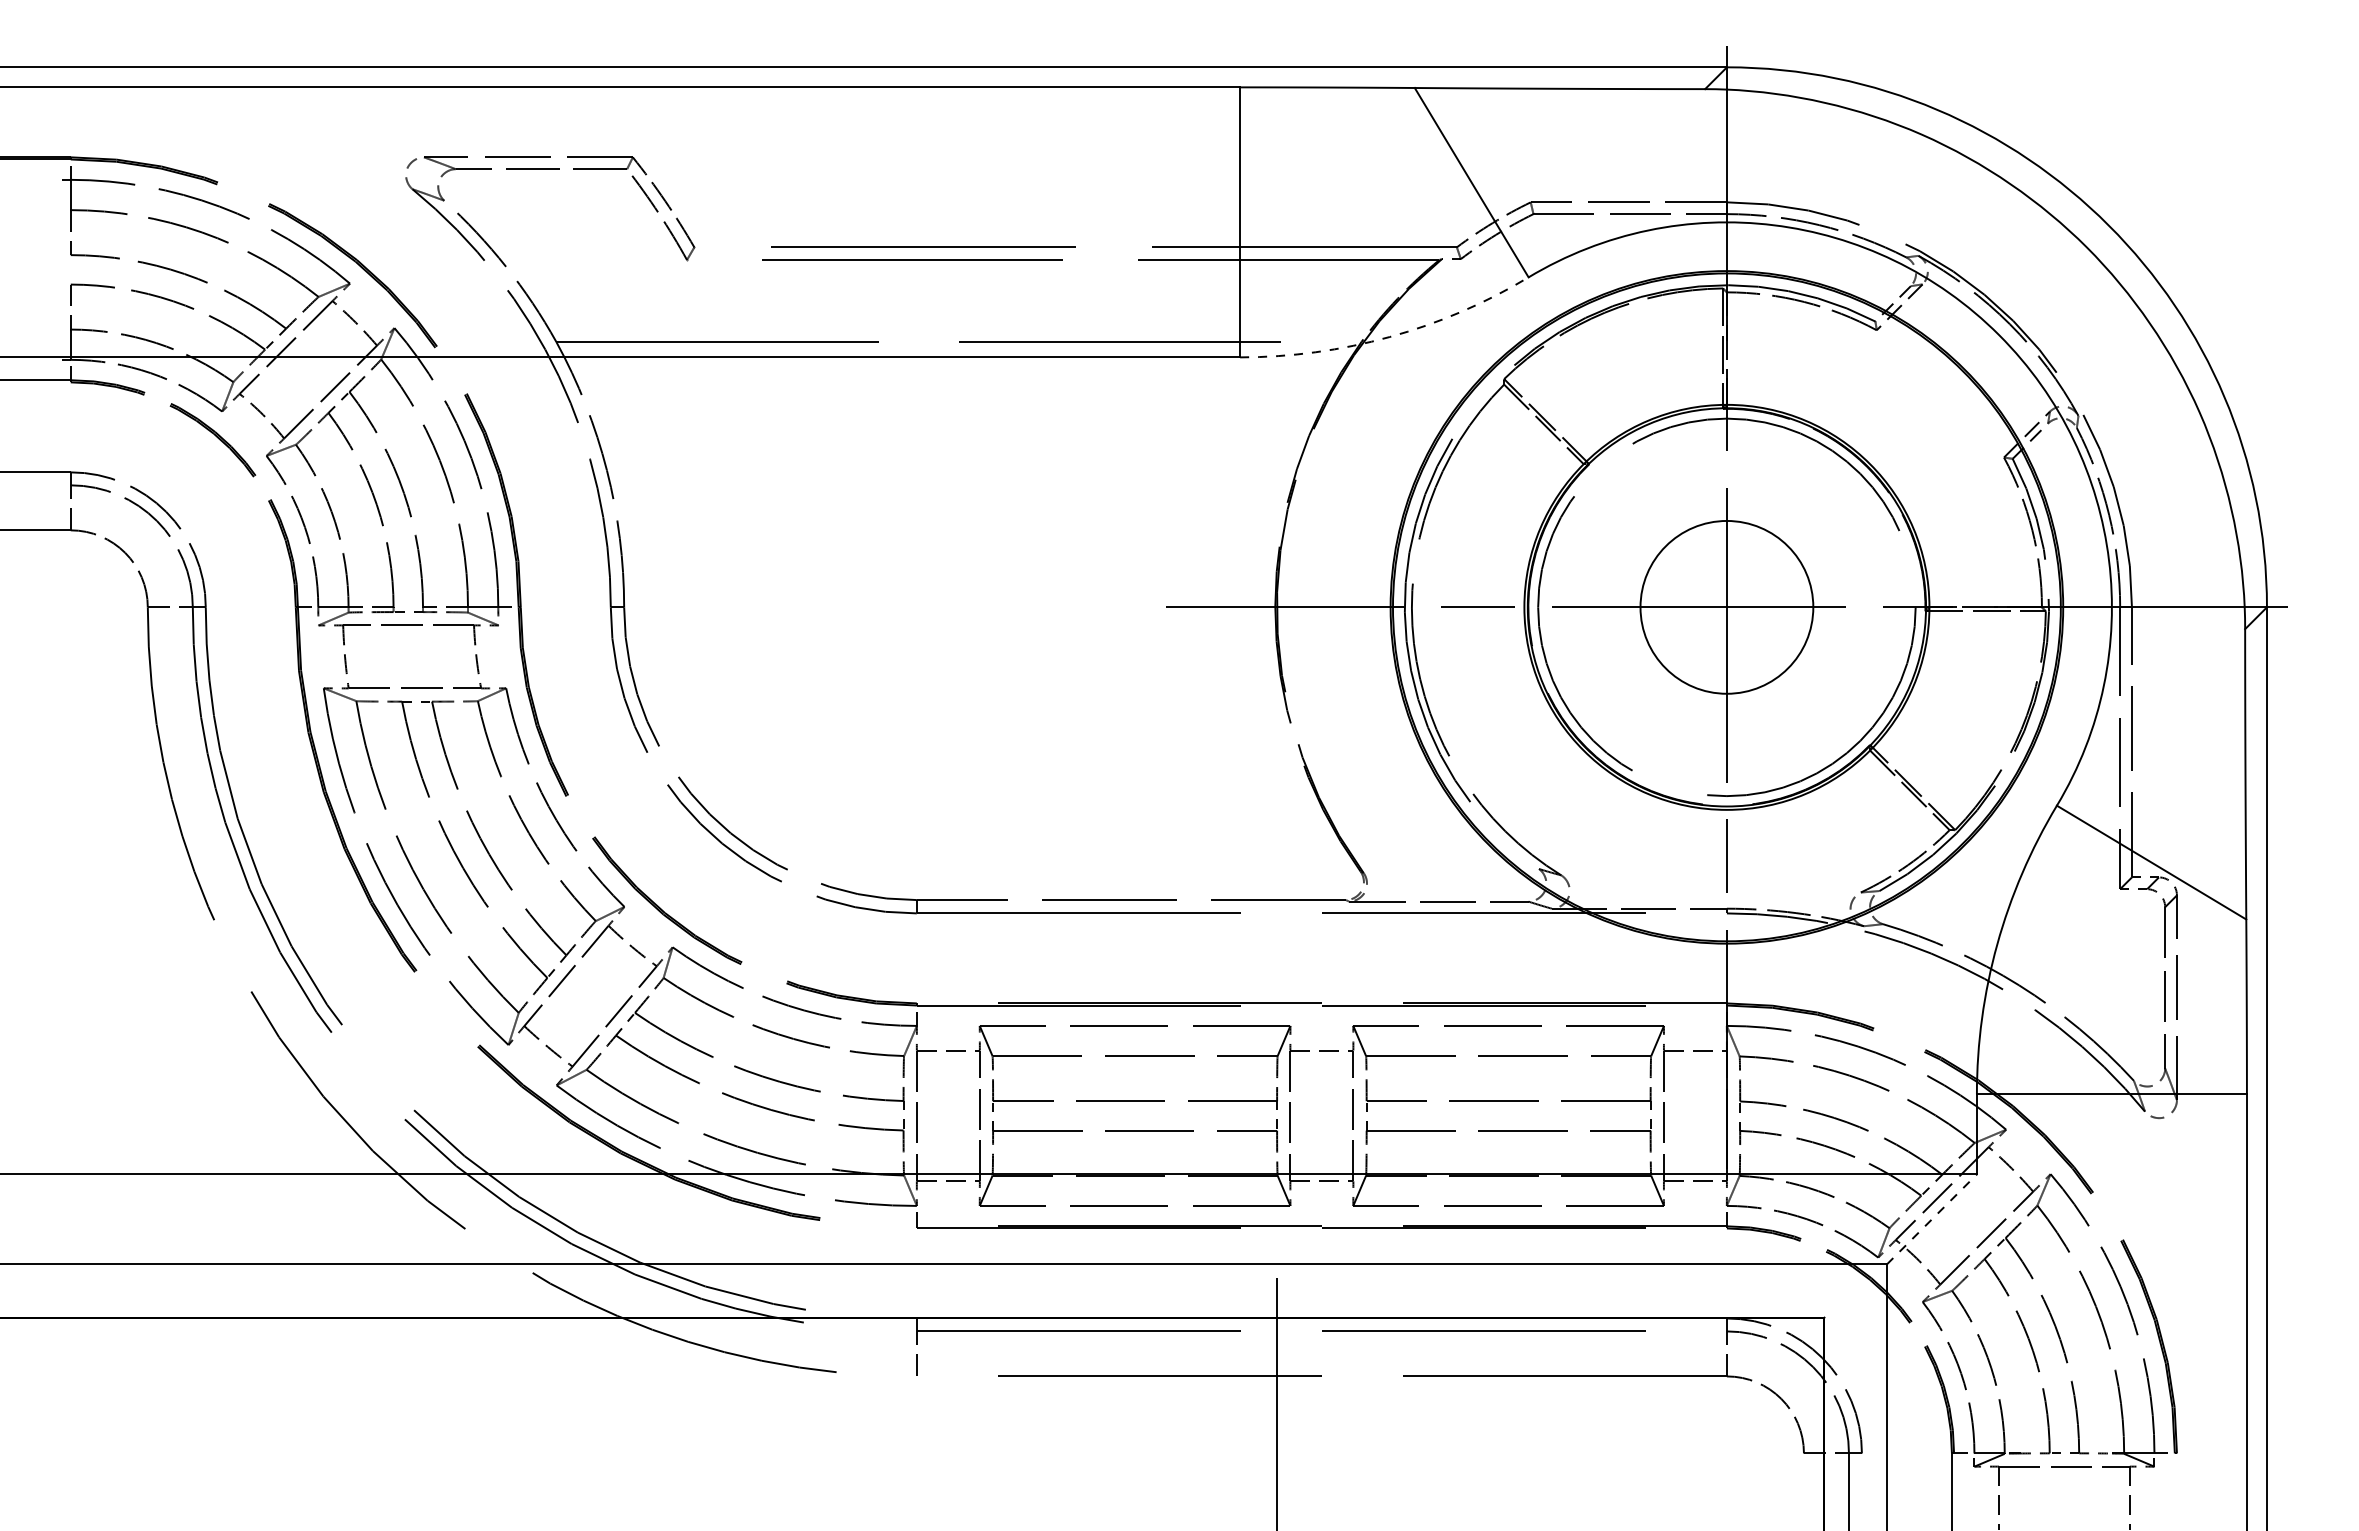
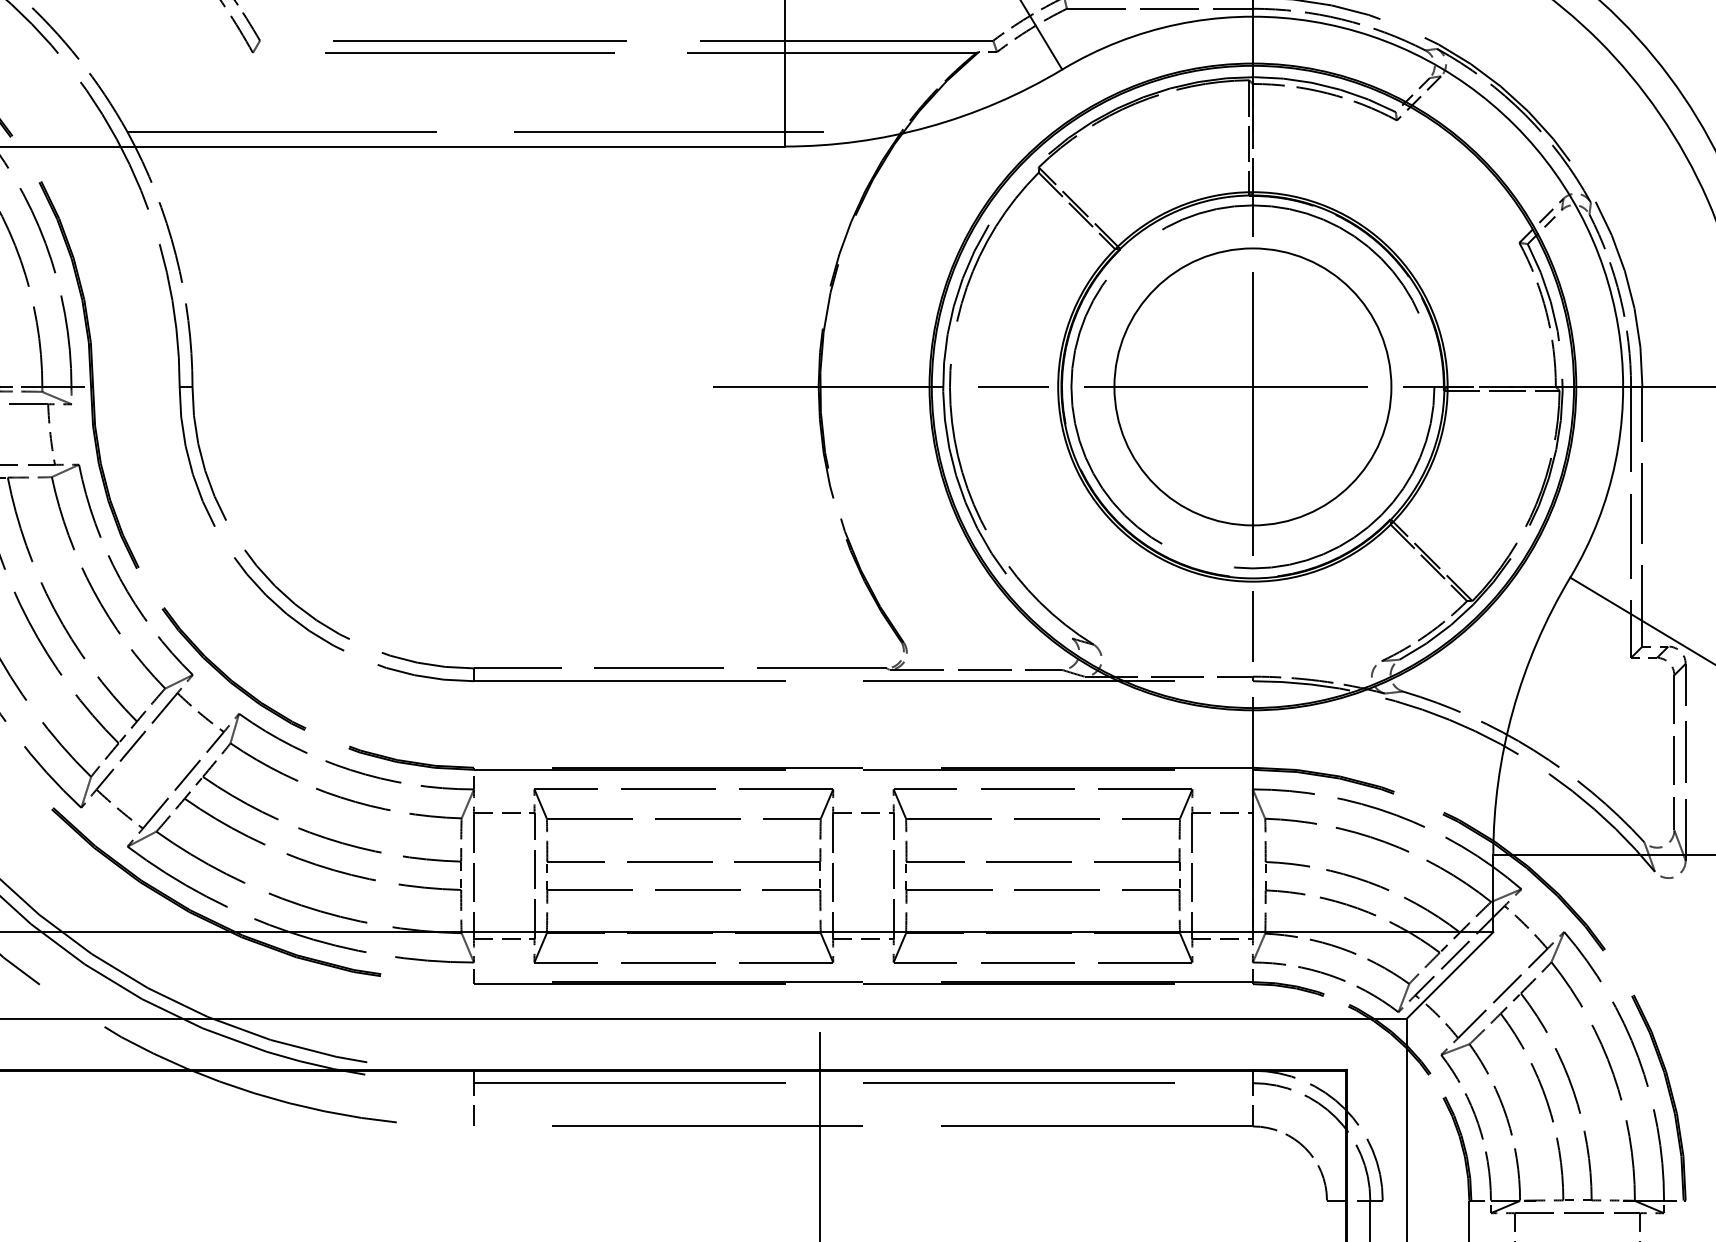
arc: (1389, 337) -> (928, 127), dashed -> solid
circle: (1726, 607) -> (1252, 387), size x1.67
line: (1931, 1219) -> (1449, 975), dashed -> solid

